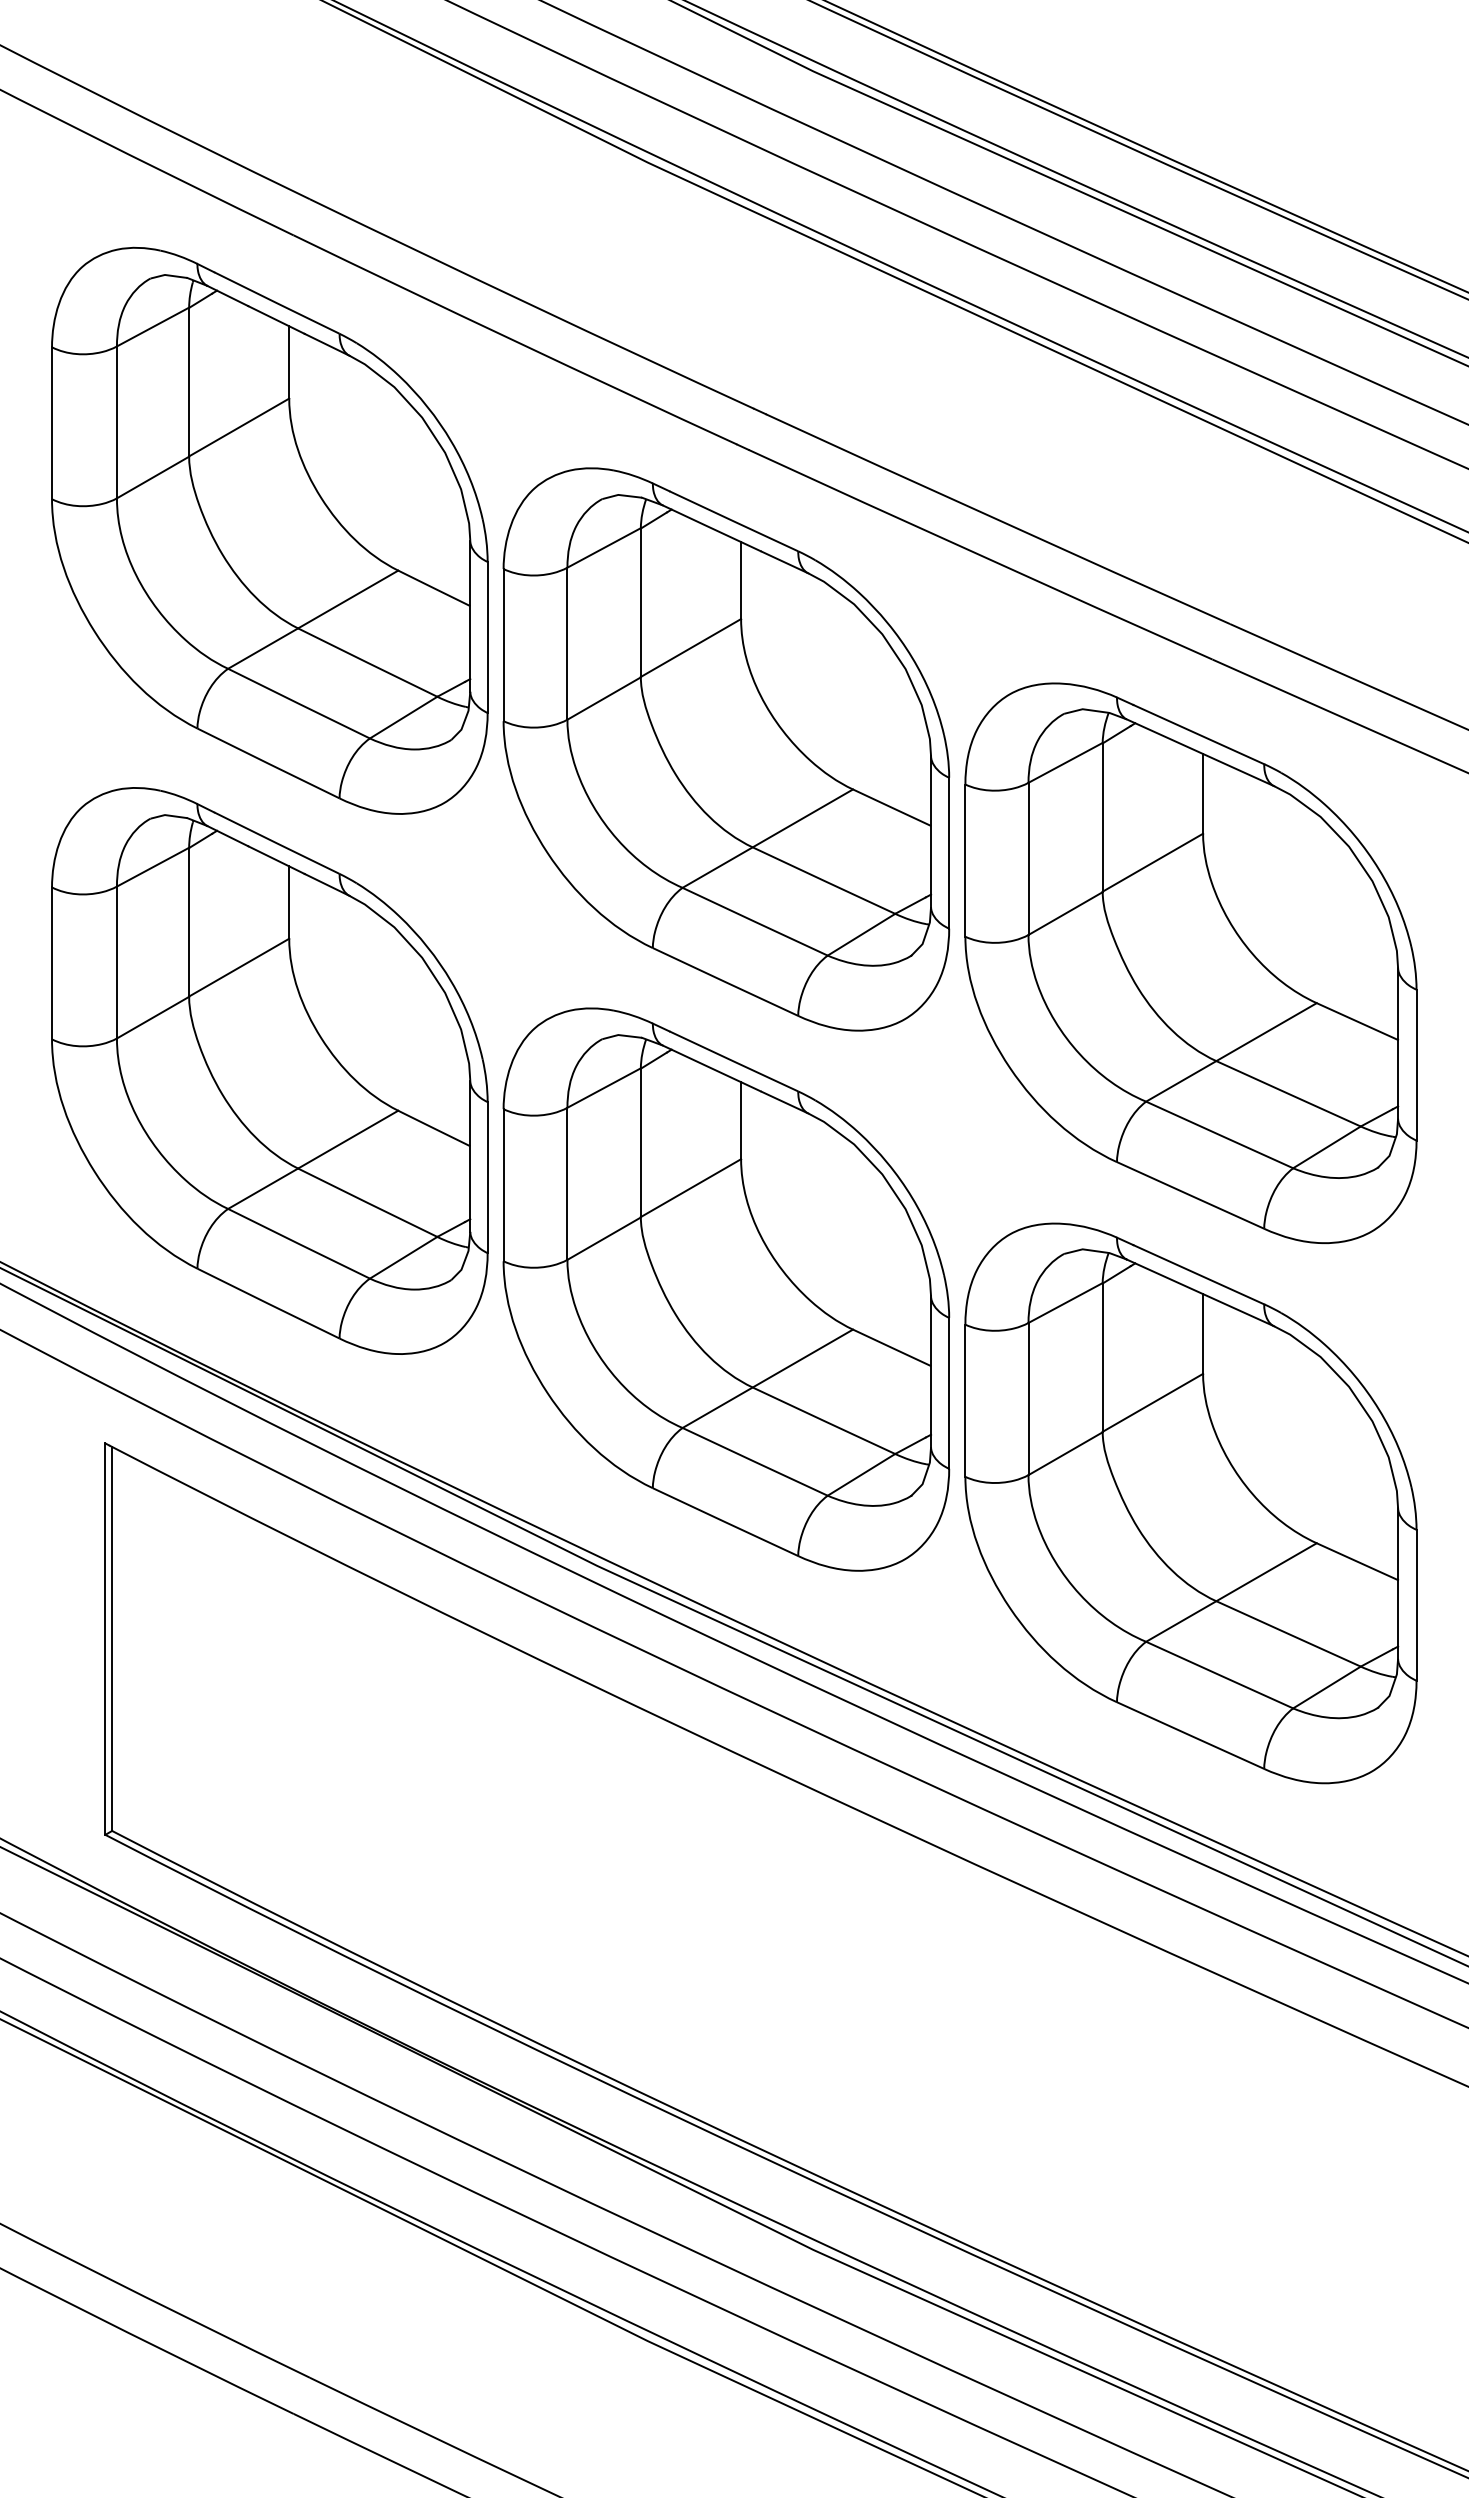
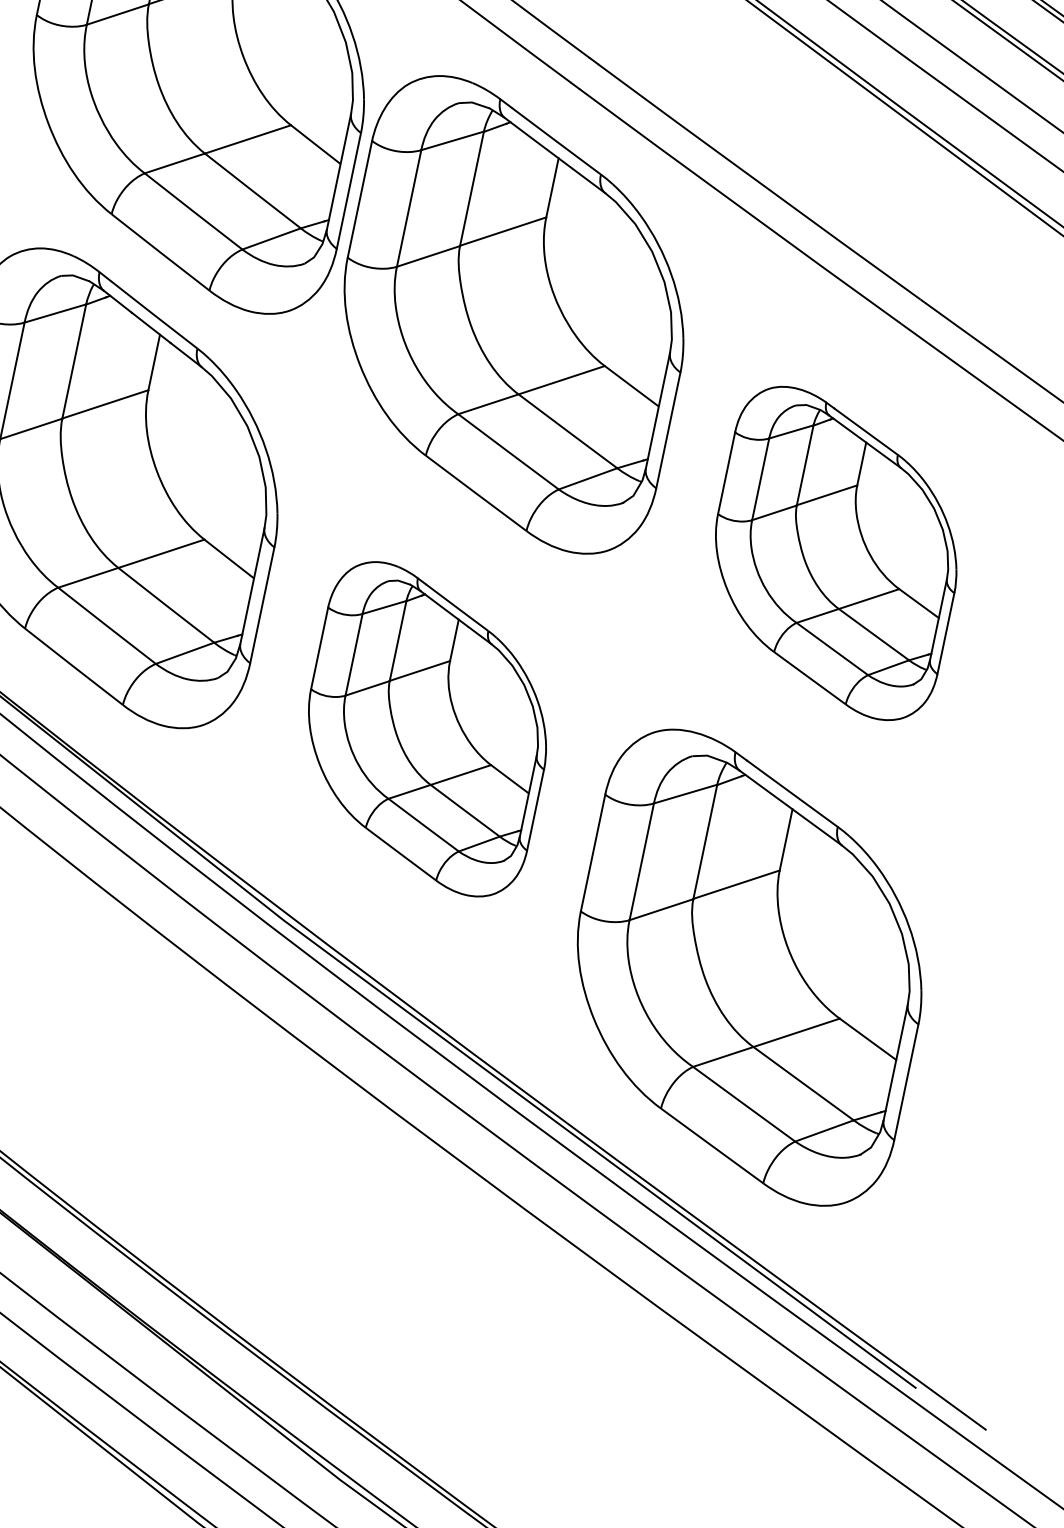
part: (1190, 963) -> (835, 553), size x0.7
part: (726, 1289) -> (427, 729), size x0.7

